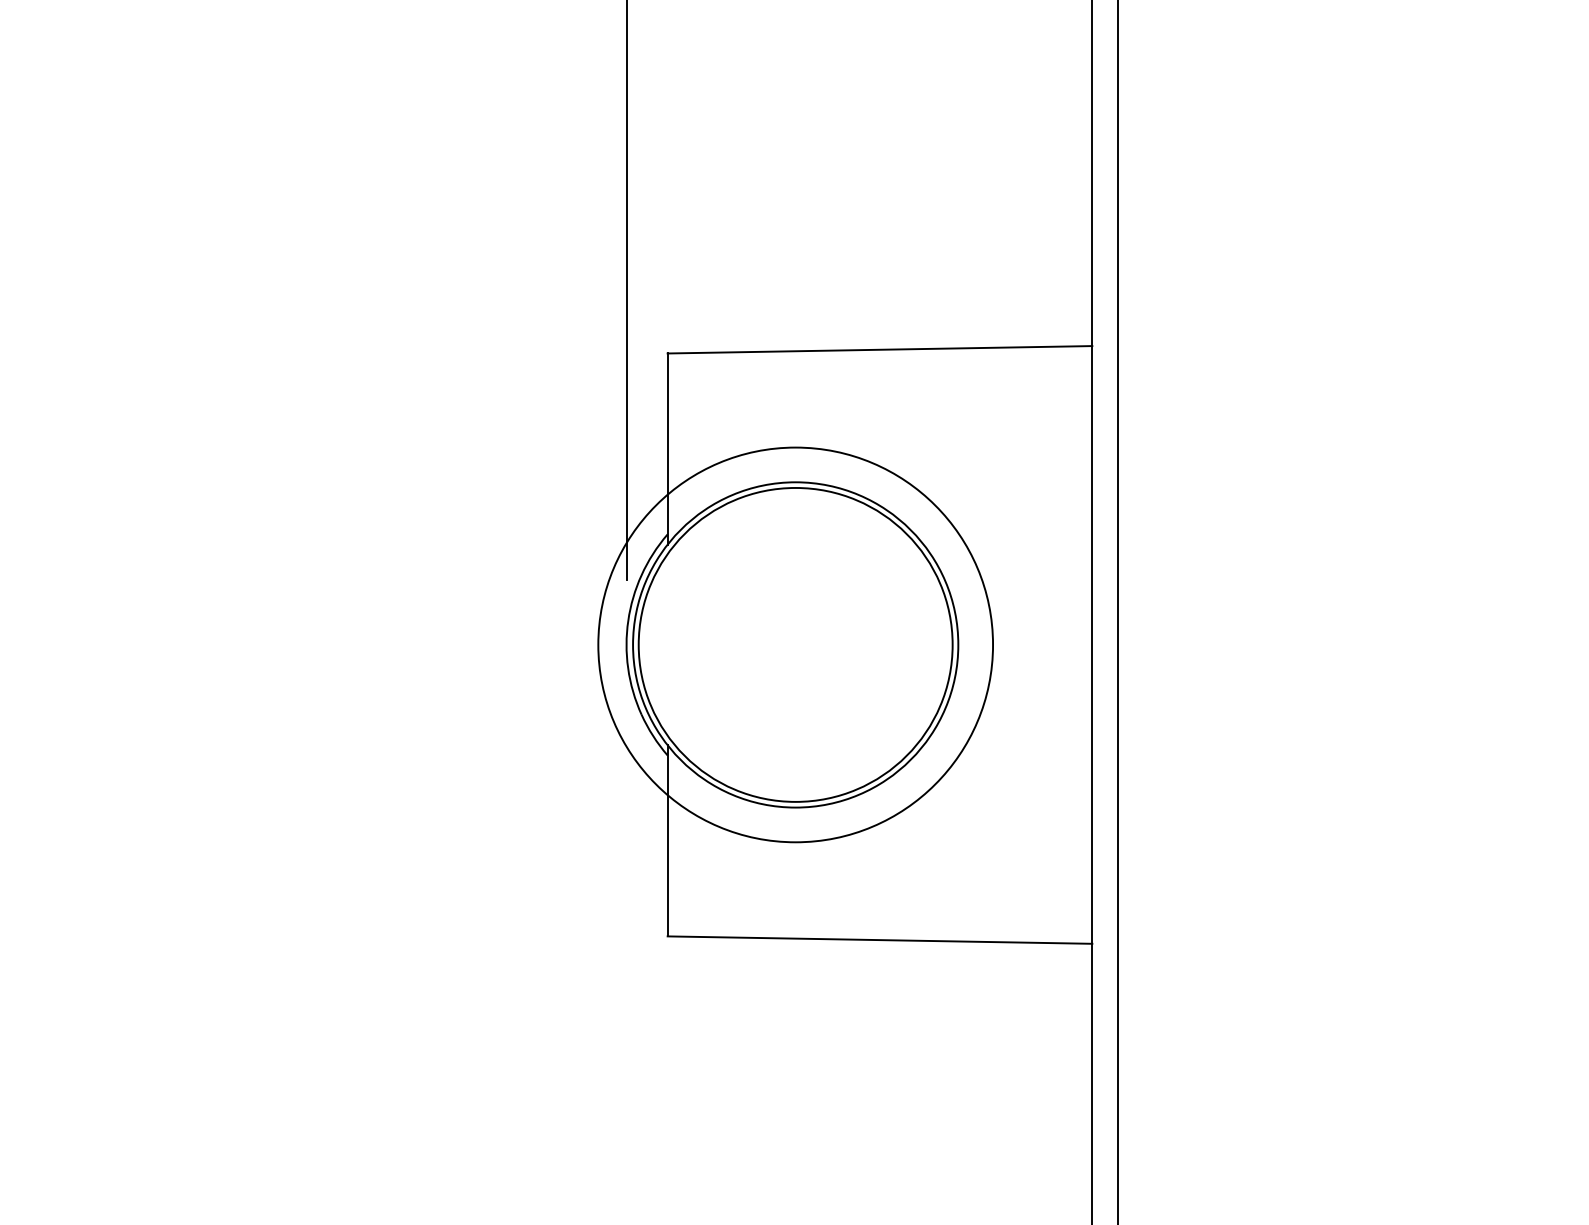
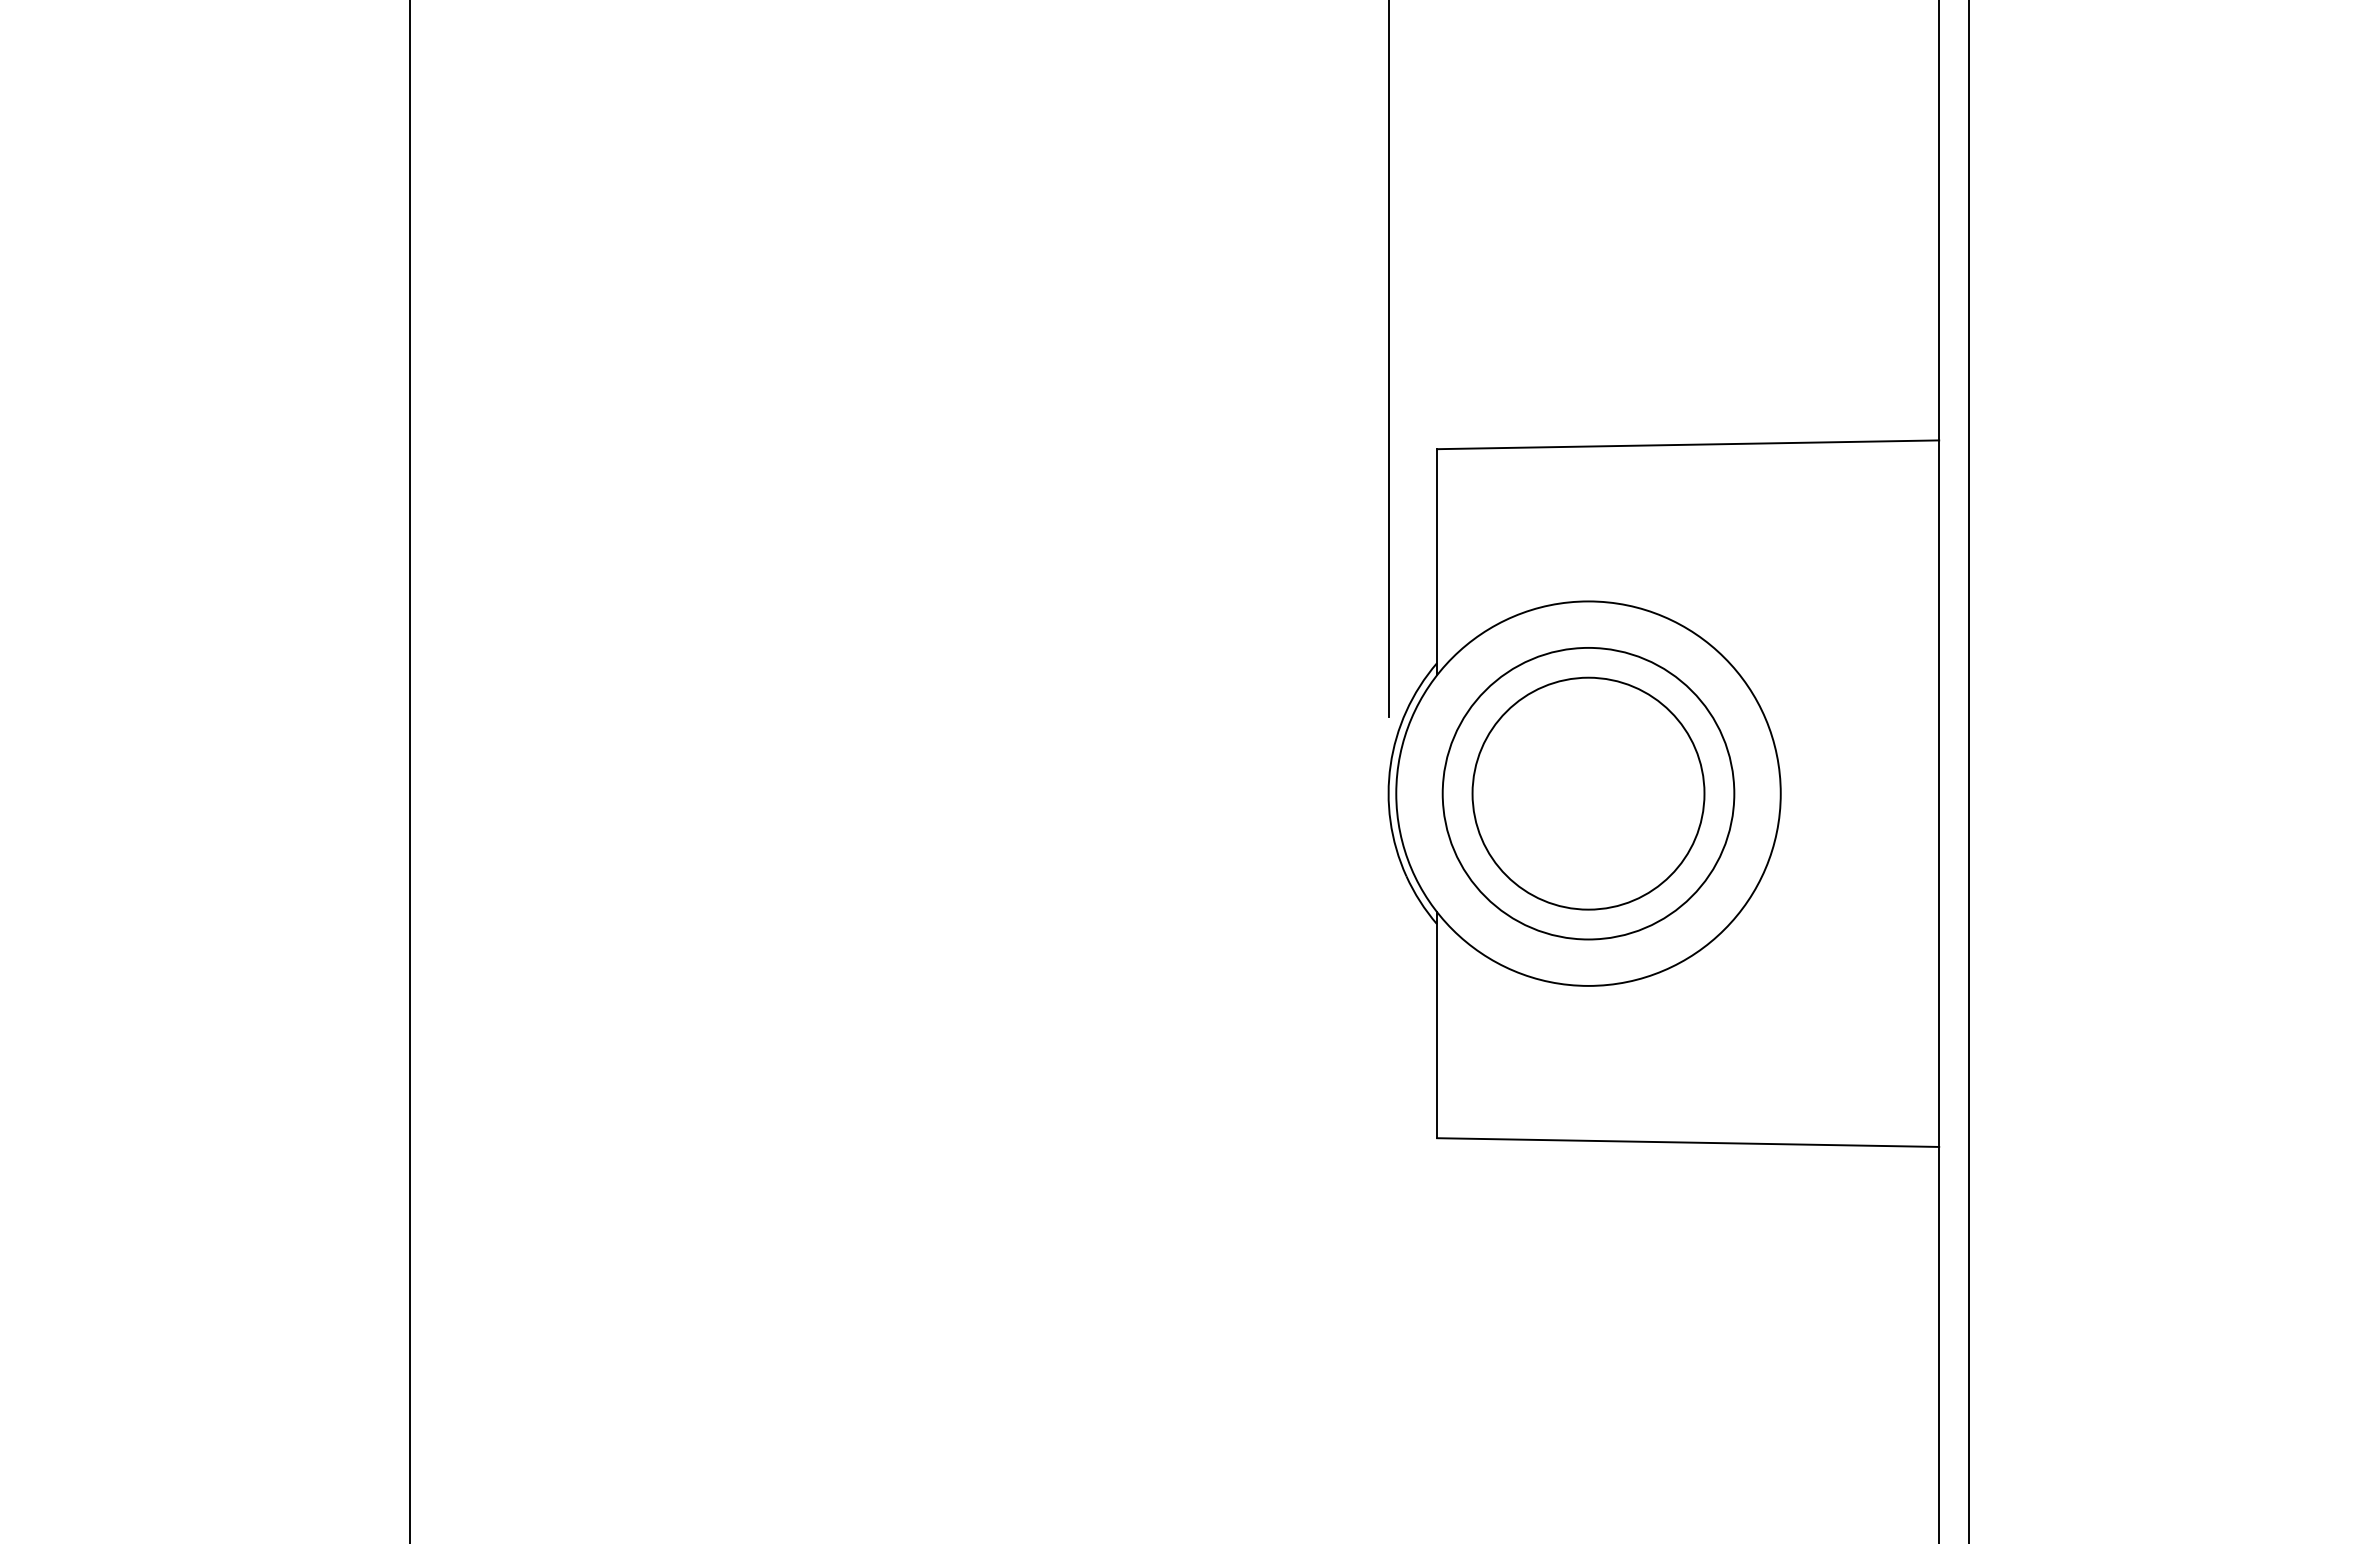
circle: (795, 644) -> (1588, 793), size x0.62
circle: (795, 644) -> (1588, 793), size x0.62

